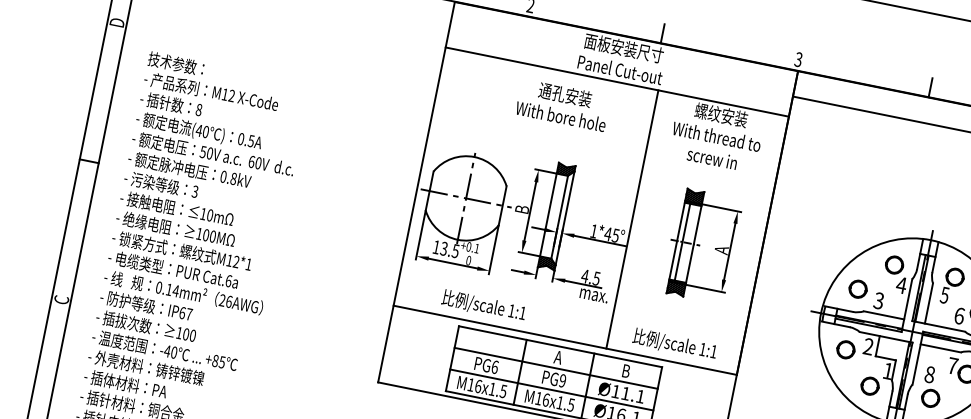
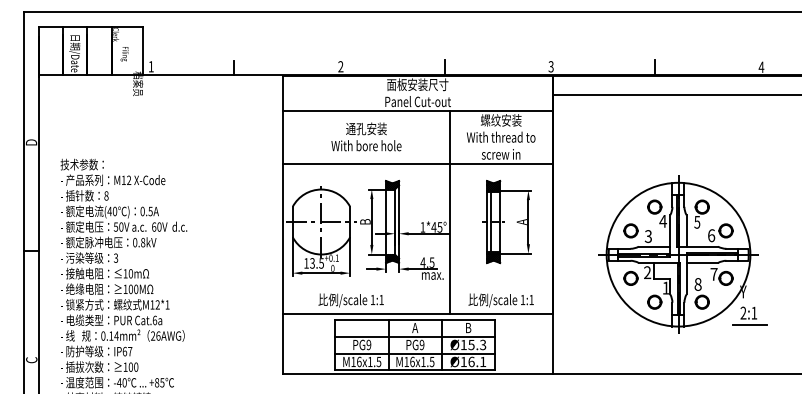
text: (563, 104) -> (366, 136), moved
line: (603, 148) -> (417, 163), added
text: (494, 366) -> (368, 344), PG6 -> PG9
text: (633, 394) -> (477, 344), Ø11.1 -> Ø15.3

